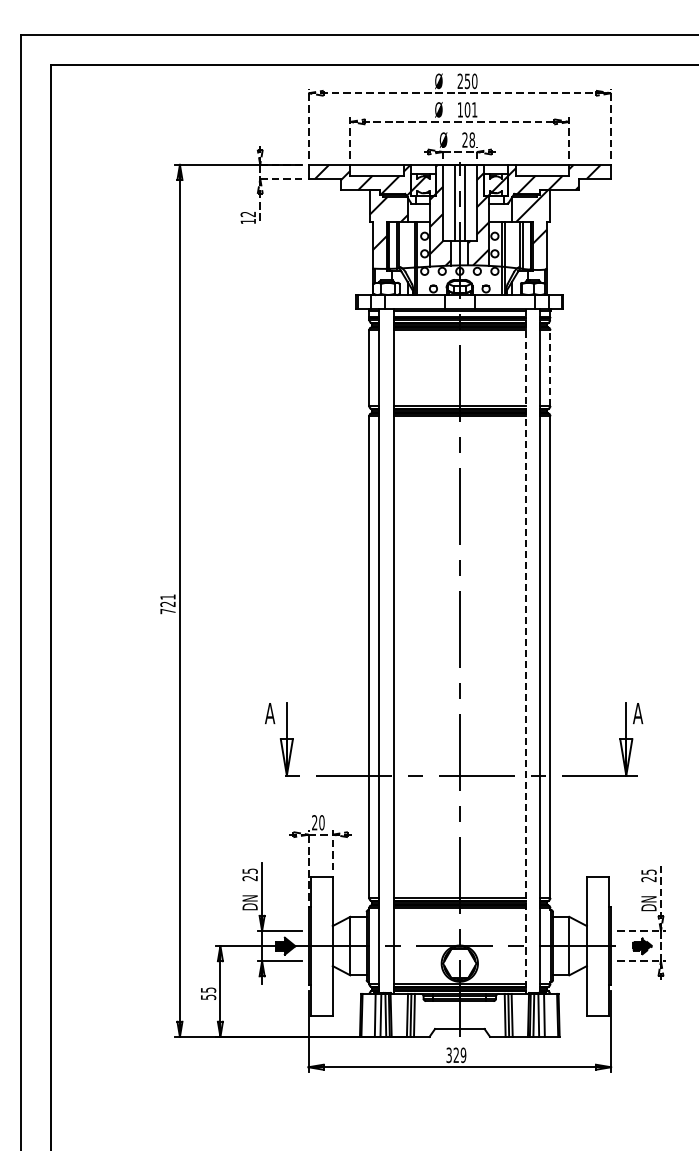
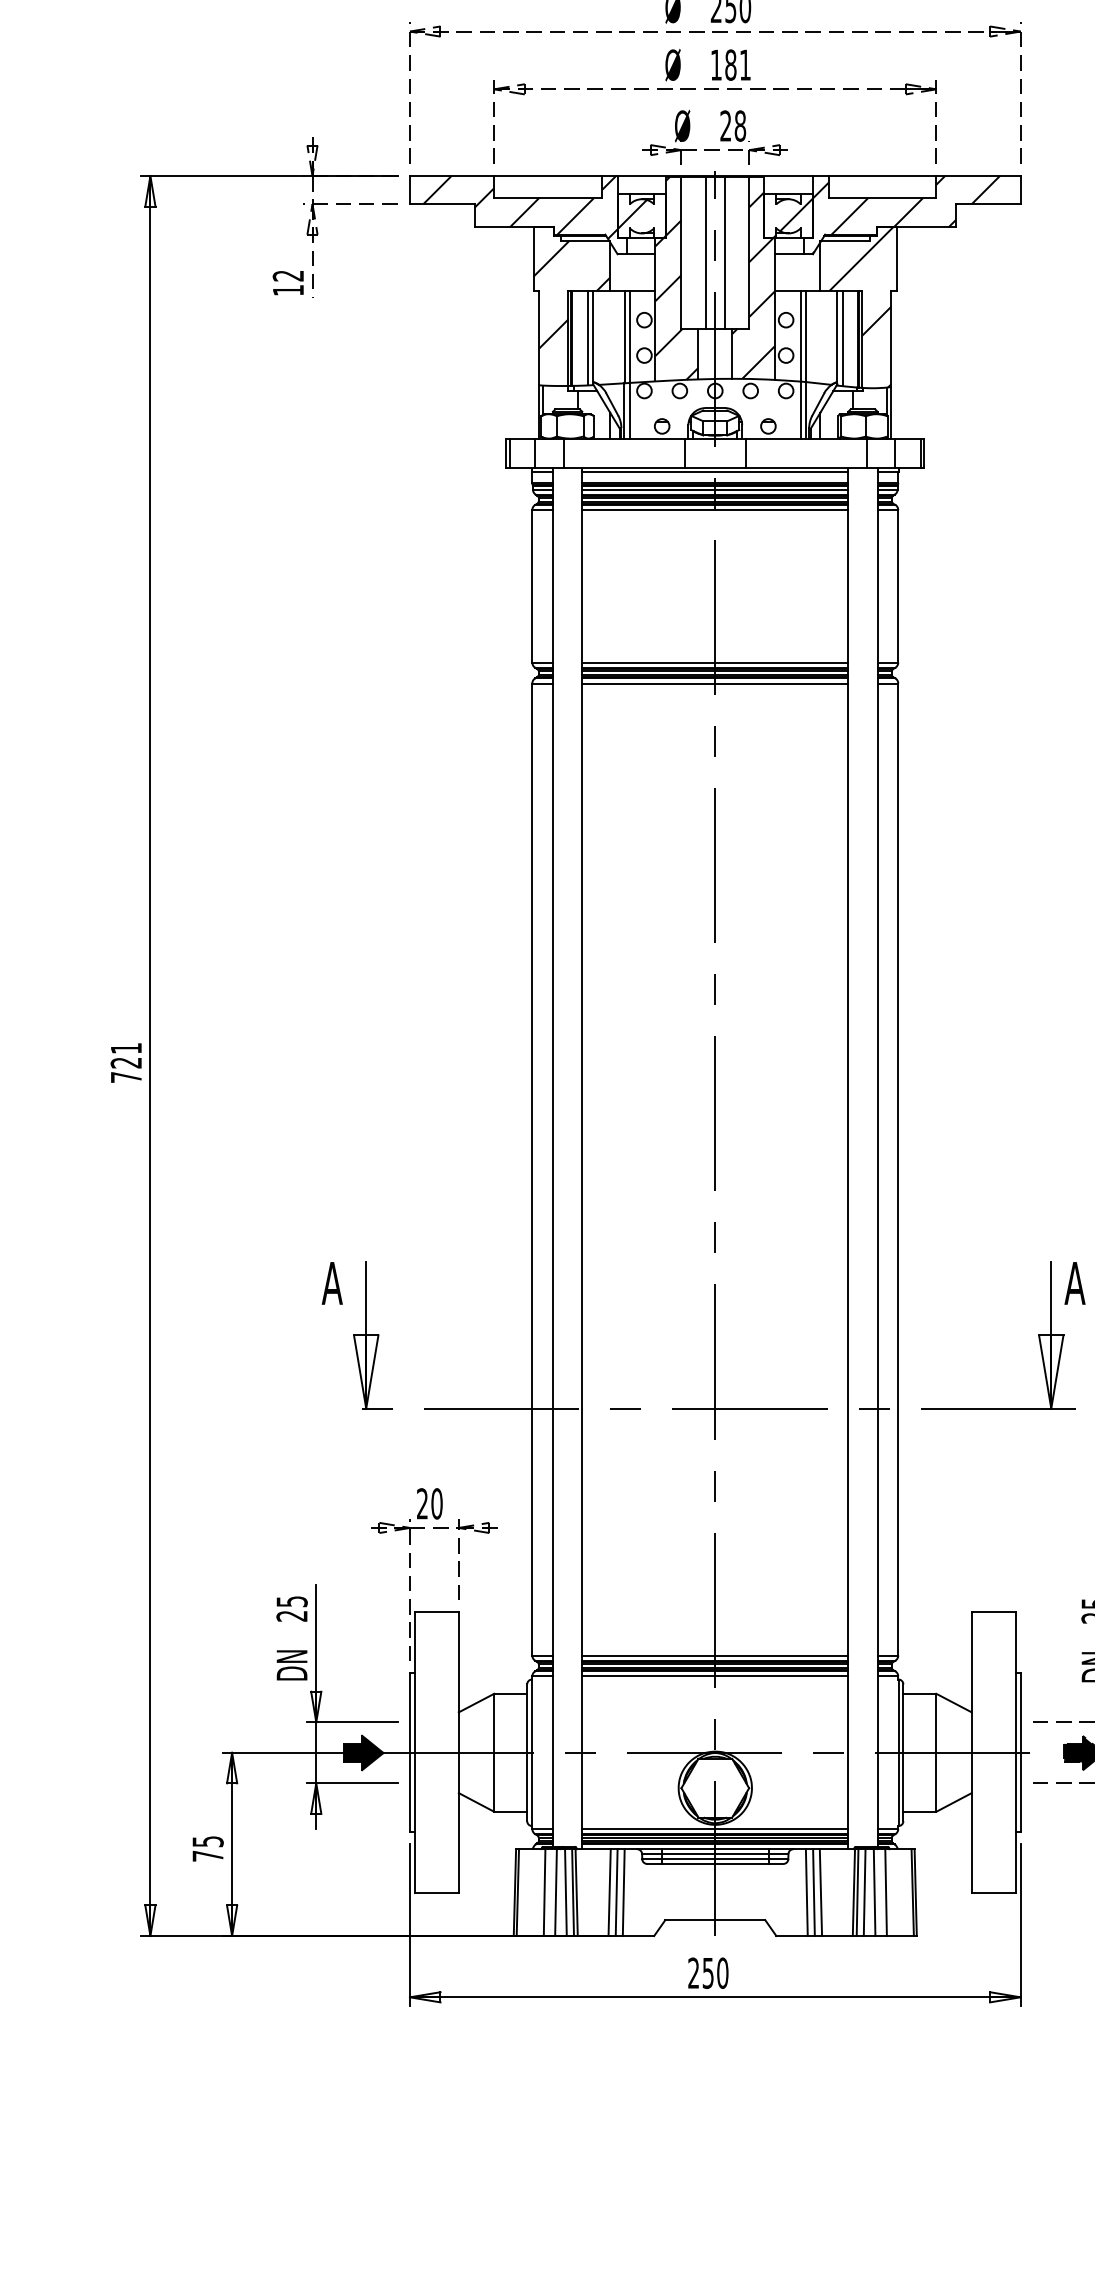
text: (467, 109) -> (730, 64), 101 -> 181
line: (550, 368) -> (898, 587), dashed -> solid
line: (525, 652) -> (847, 1160), dashed -> solid
text: (208, 996) -> (208, 1854), 55 -> 75
text: (456, 1055) -> (708, 1973), 329 -> 250

